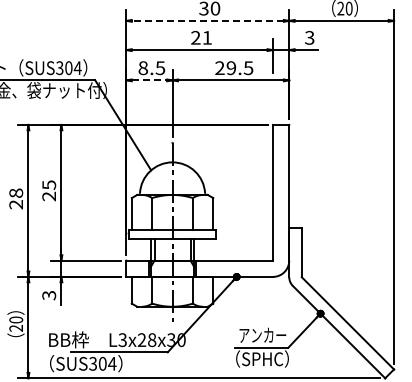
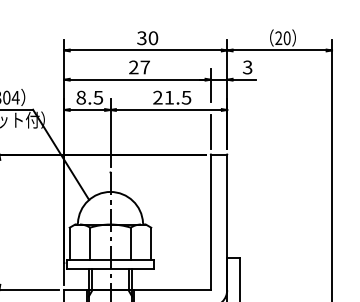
line: (207, 20) -> (145, 50), dashed -> solid
text: (207, 37) -> (145, 67), 21 -> 27
text: (231, 68) -> (169, 98), 29.5 -> 21.5
line: (149, 80) -> (87, 110), dashed -> solid
line: (272, 102) -> (210, 132), added

